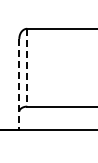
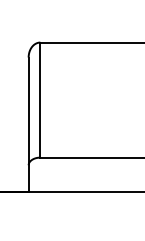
line: (27, 67) -> (40, 99), dashed -> solid
line: (19, 84) -> (28, 124), dashed -> solid

